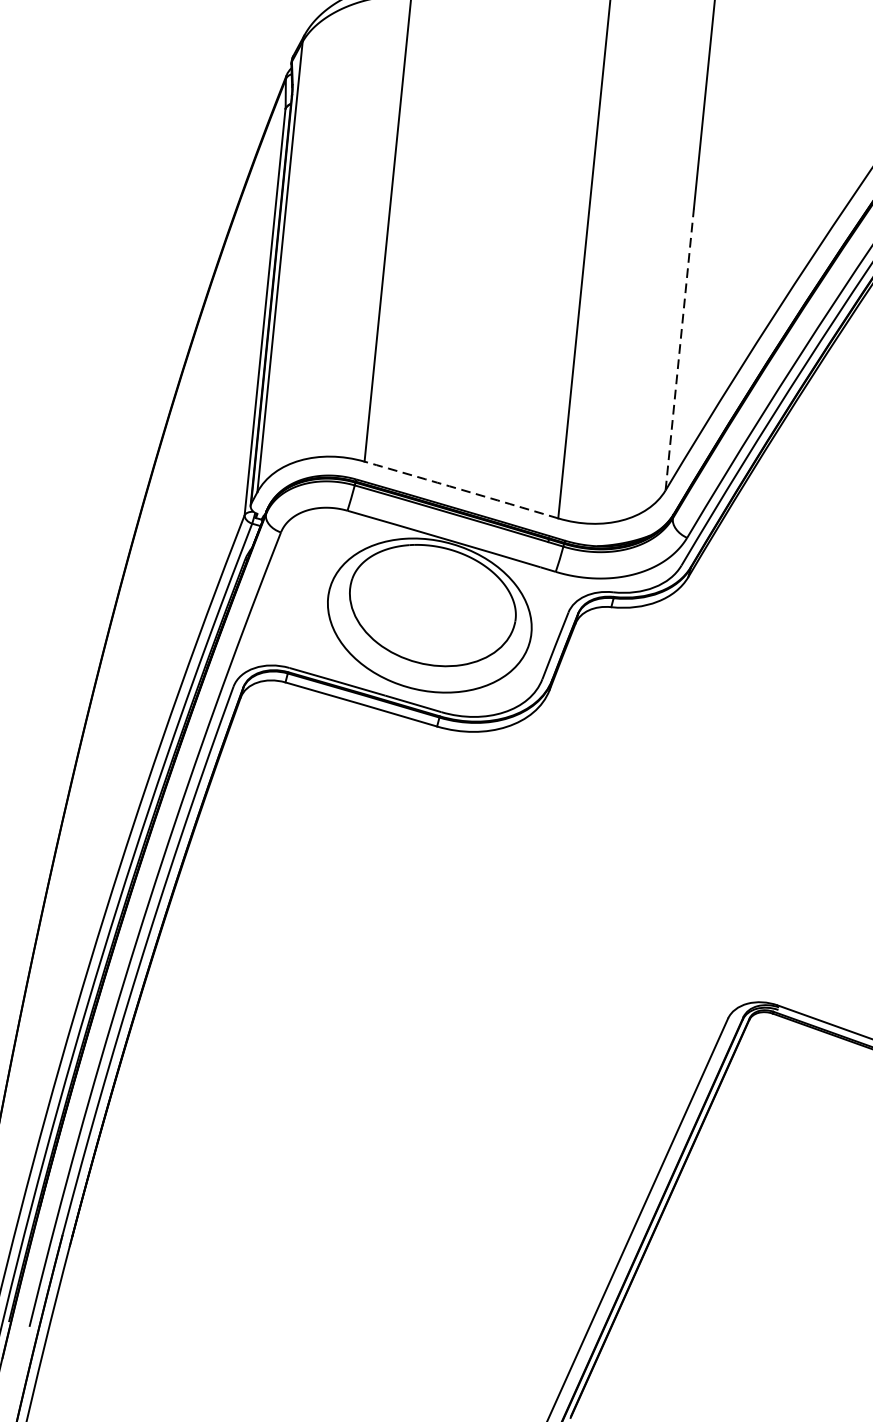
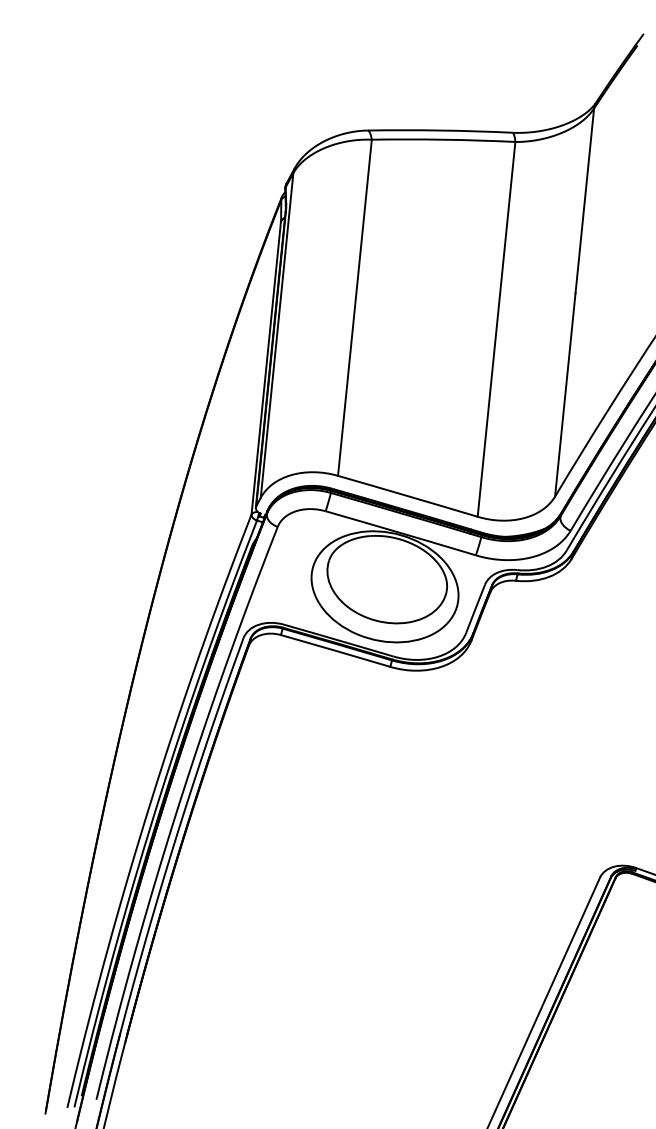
line: (680, 348) -> (565, 394), dashed -> solid
arc: (460, 490) -> (407, 496), dashed -> solid

